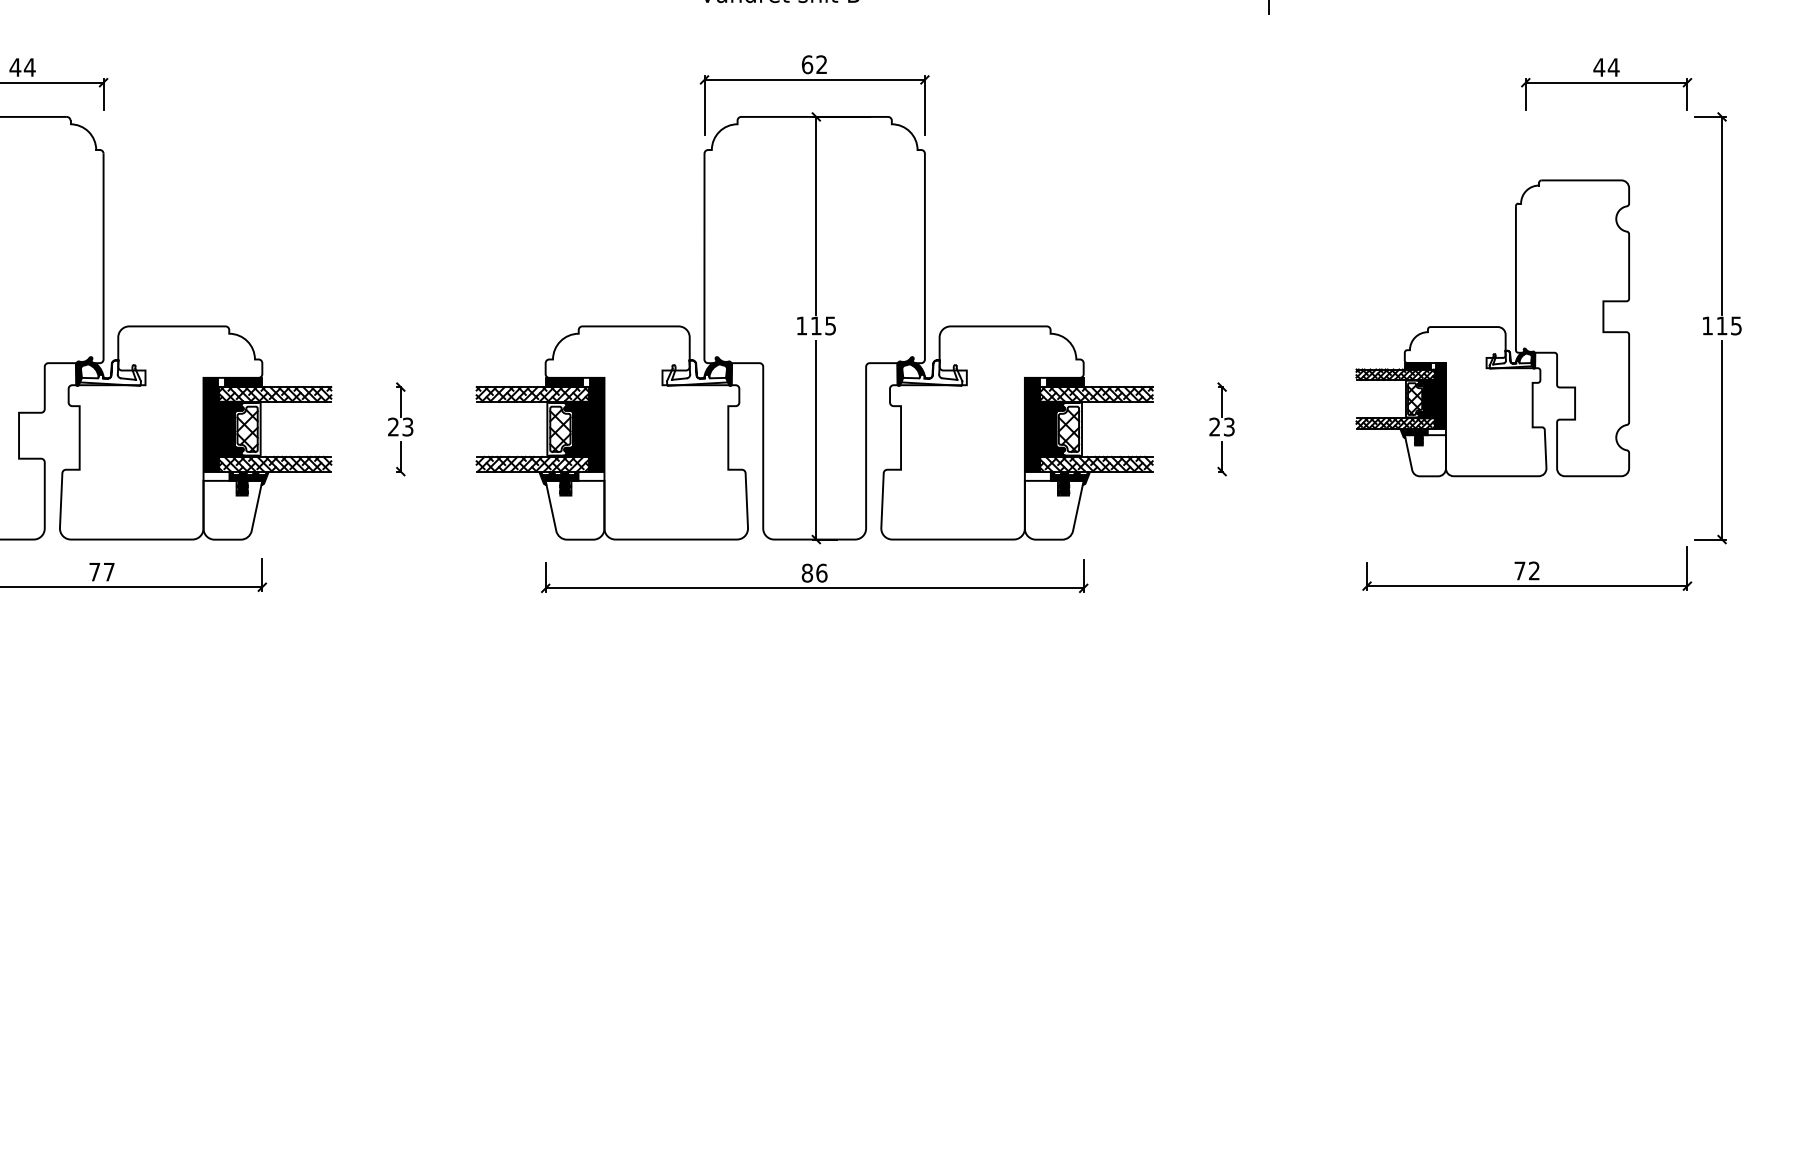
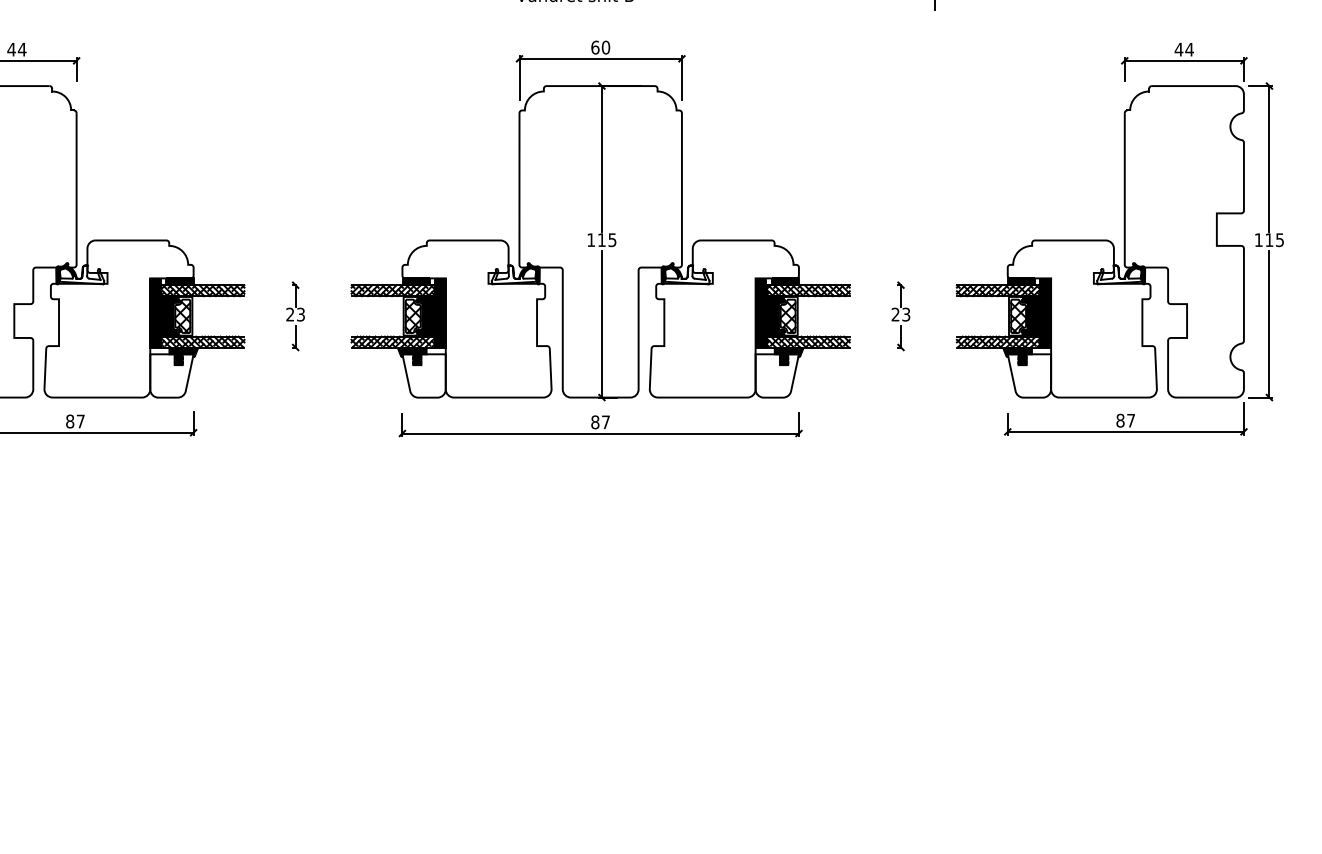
text: (821, 64) -> (605, 47), 62 -> 60
part: (1492, 328) -> (1100, 242), size x1.43
text: (1526, 570) -> (1125, 420), 72 -> 87
text: (94, 571) -> (69, 421), 77 -> 87
text: (821, 572) -> (605, 421), 86 -> 87

